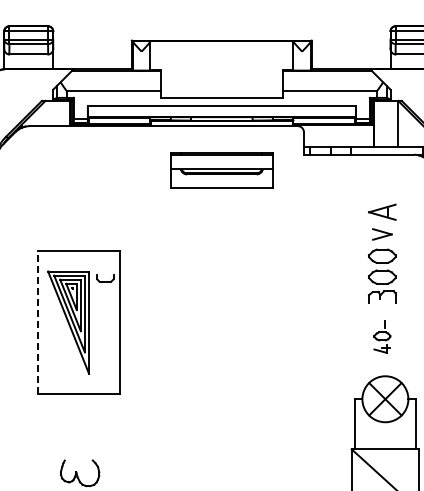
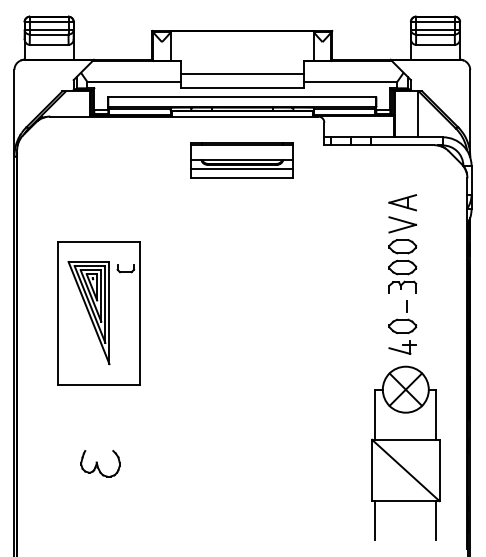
line: (222, 83) -> (242, 73), added
line: (222, 178) -> (242, 168), added
part: (382, 234) -> (402, 224), size x1.43
line: (38, 323) -> (58, 313), dashed -> solid
part: (382, 337) -> (402, 327), size x1.67

